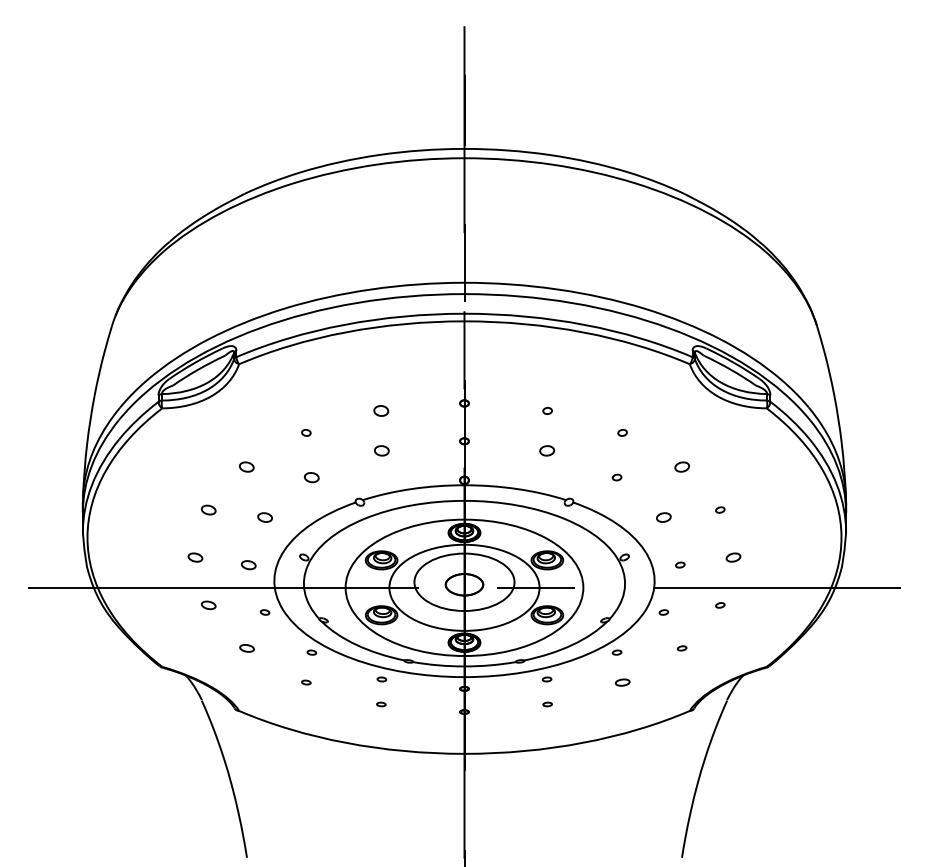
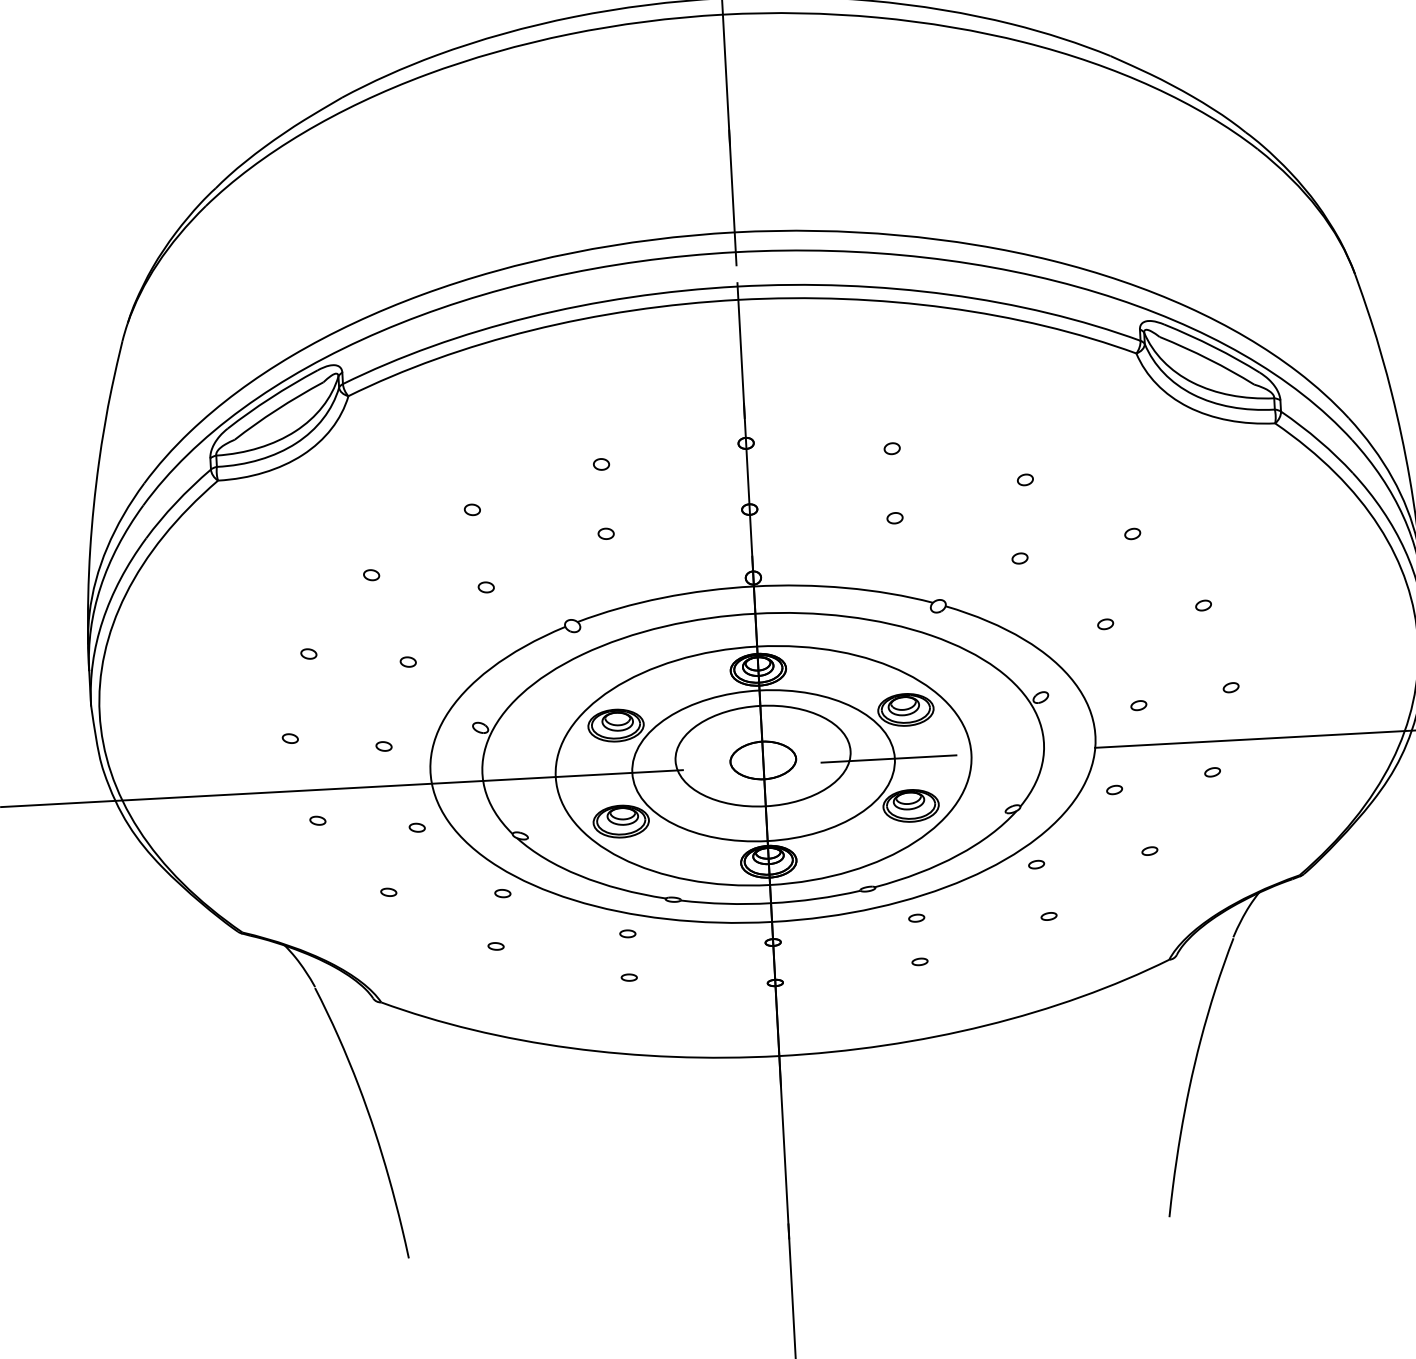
part: (381, 410) -> (601, 463), size x0.62
part: (381, 450) -> (605, 533), size x0.62
part: (546, 450) -> (893, 517), size x0.62
part: (246, 466) -> (370, 574), size x0.62
part: (681, 466) -> (1131, 533), size x0.62
part: (311, 477) -> (485, 587), size x0.62
part: (208, 509) -> (308, 653), size x0.62
part: (264, 517) -> (407, 661), size x0.62
part: (663, 517) -> (1104, 623), size x0.62
part: (195, 557) -> (290, 738), size x0.62
part: (733, 557) -> (1231, 687), size x0.62
part: (248, 564) -> (383, 745), size x0.62
part: (208, 605) -> (317, 820), size x0.62
part: (246, 648) -> (388, 892), size x0.62
part: (622, 682) -> (1048, 916), size x0.62

